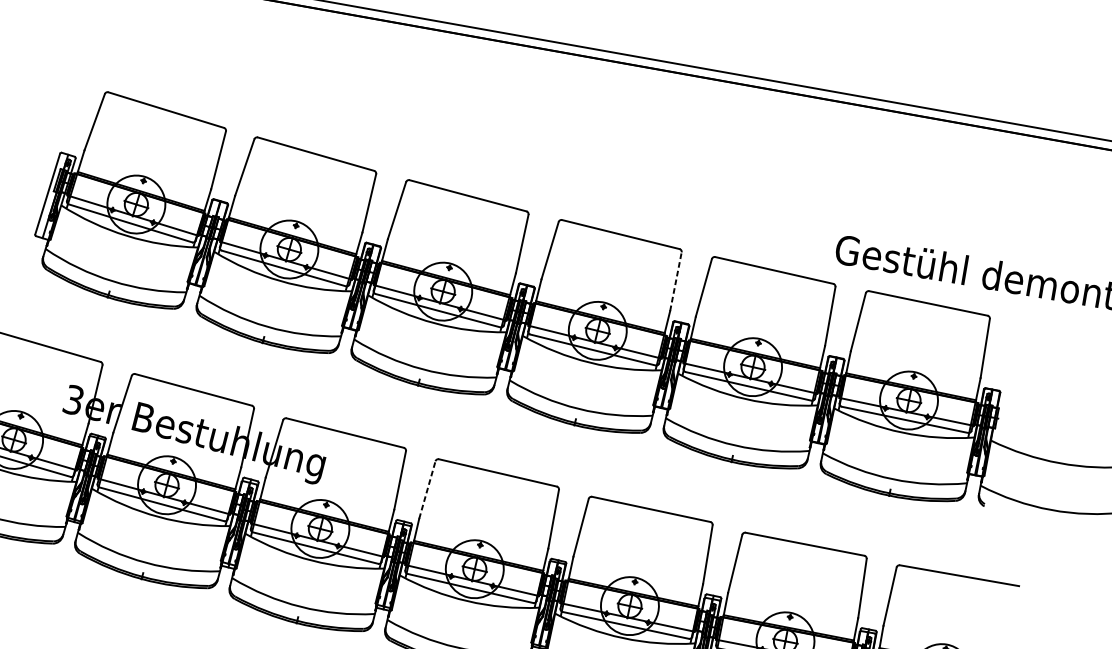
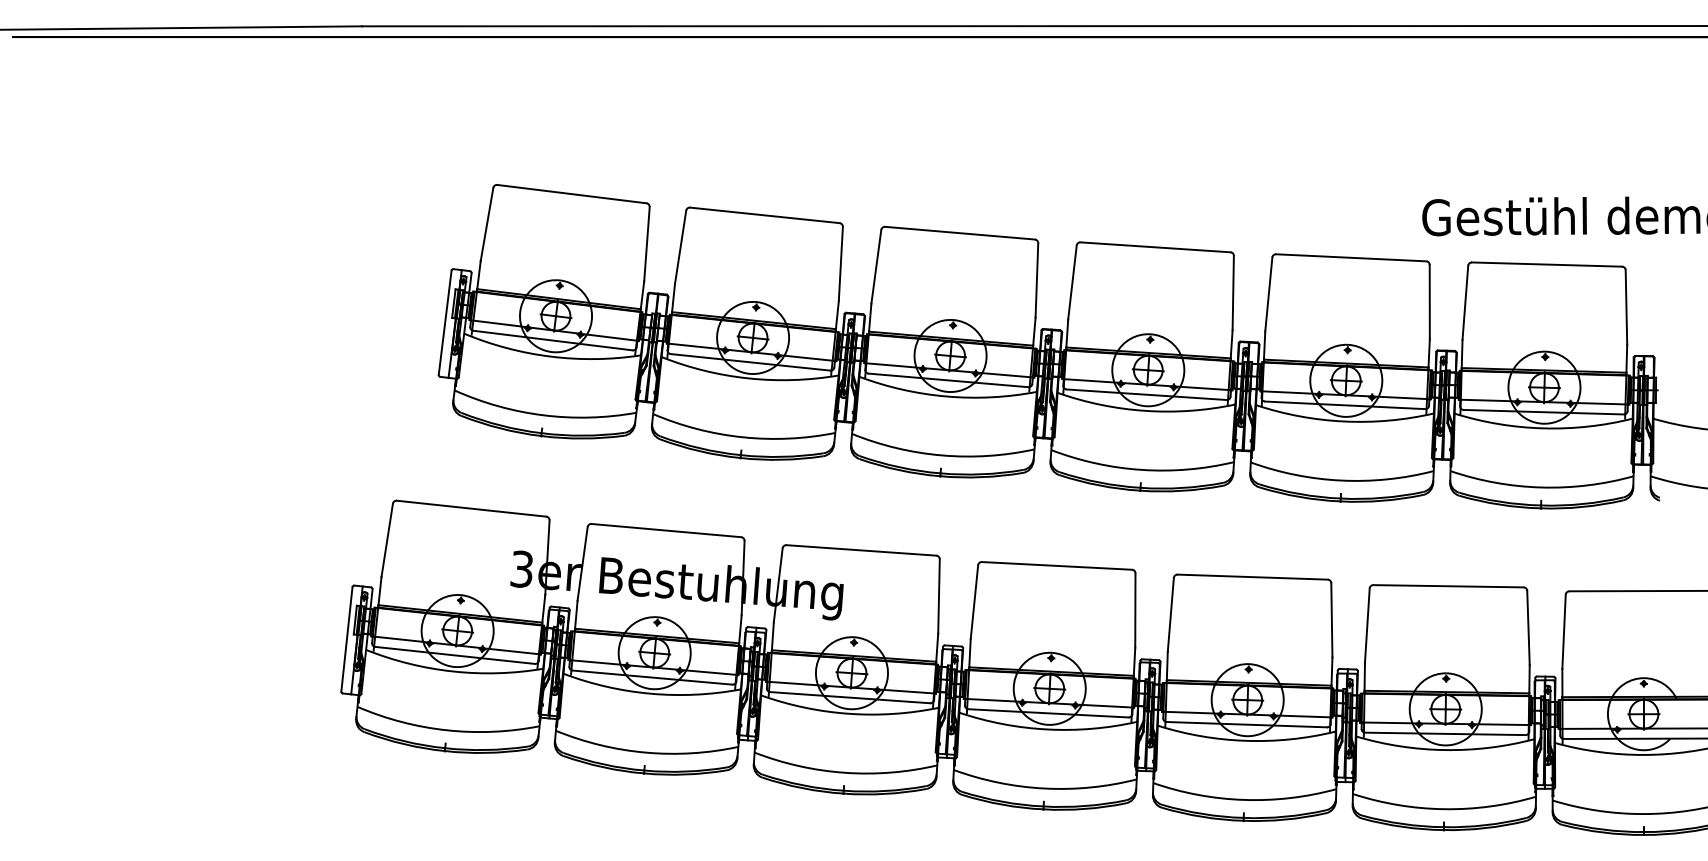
line: (676, 281) -> (1233, 292), dashed -> solid
line: (427, 489) -> (974, 601), dashed -> solid

